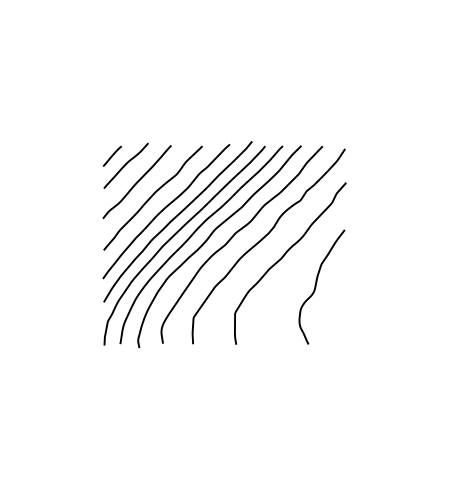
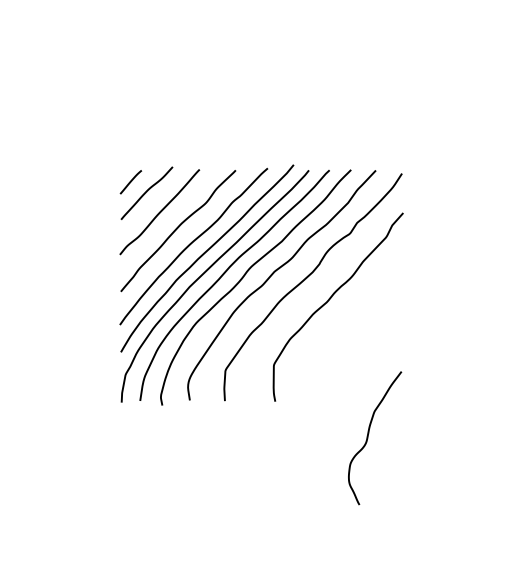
curve: (316, 286) -> (368, 437), moved

